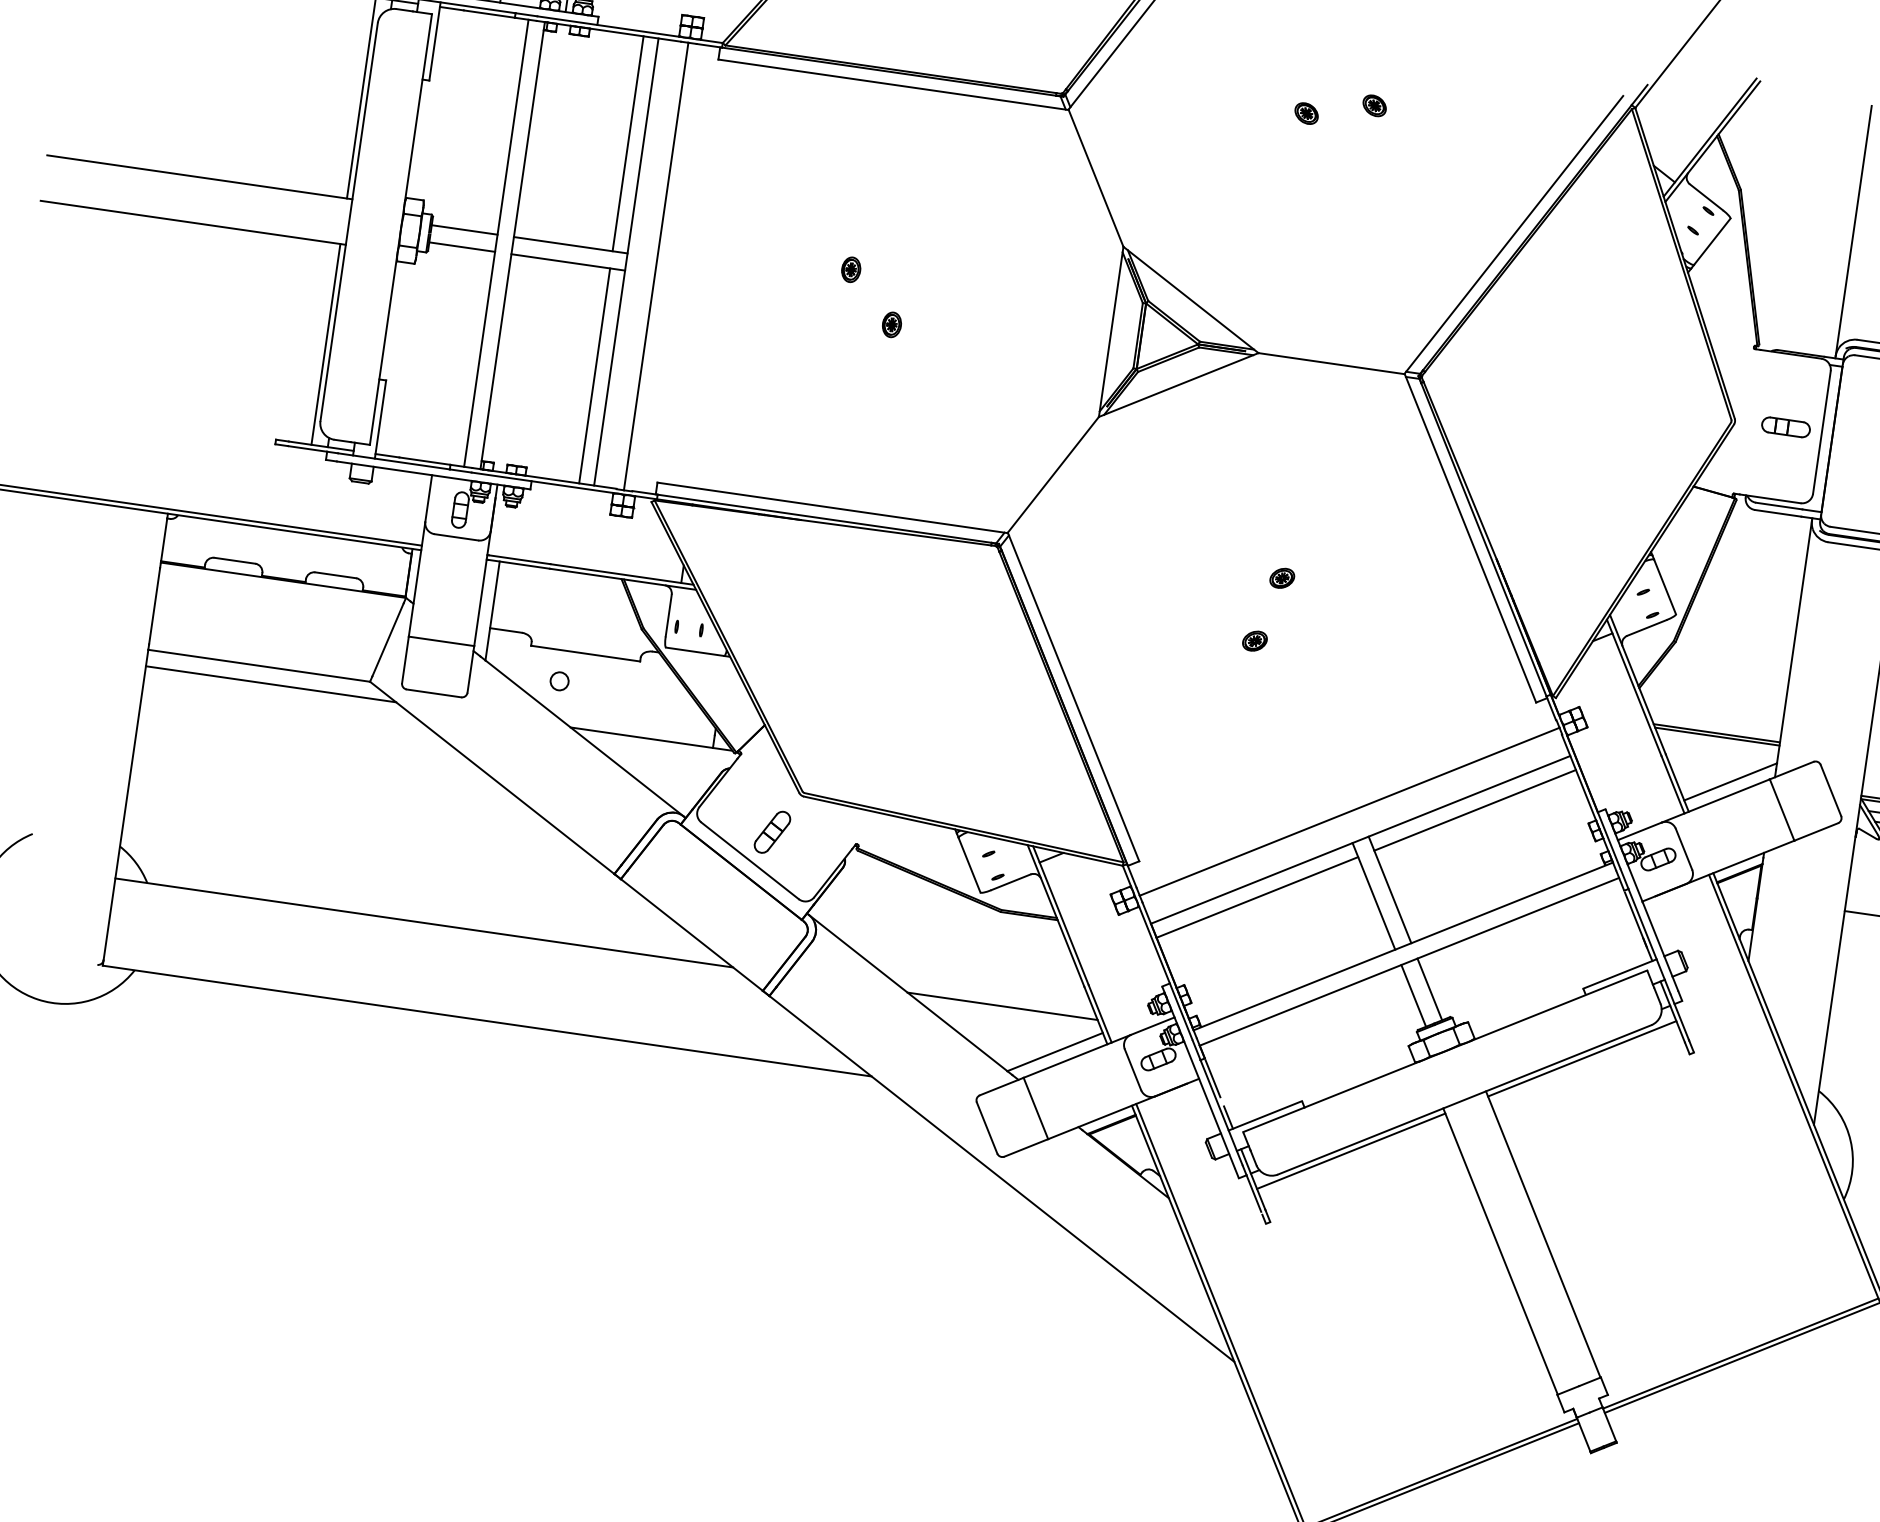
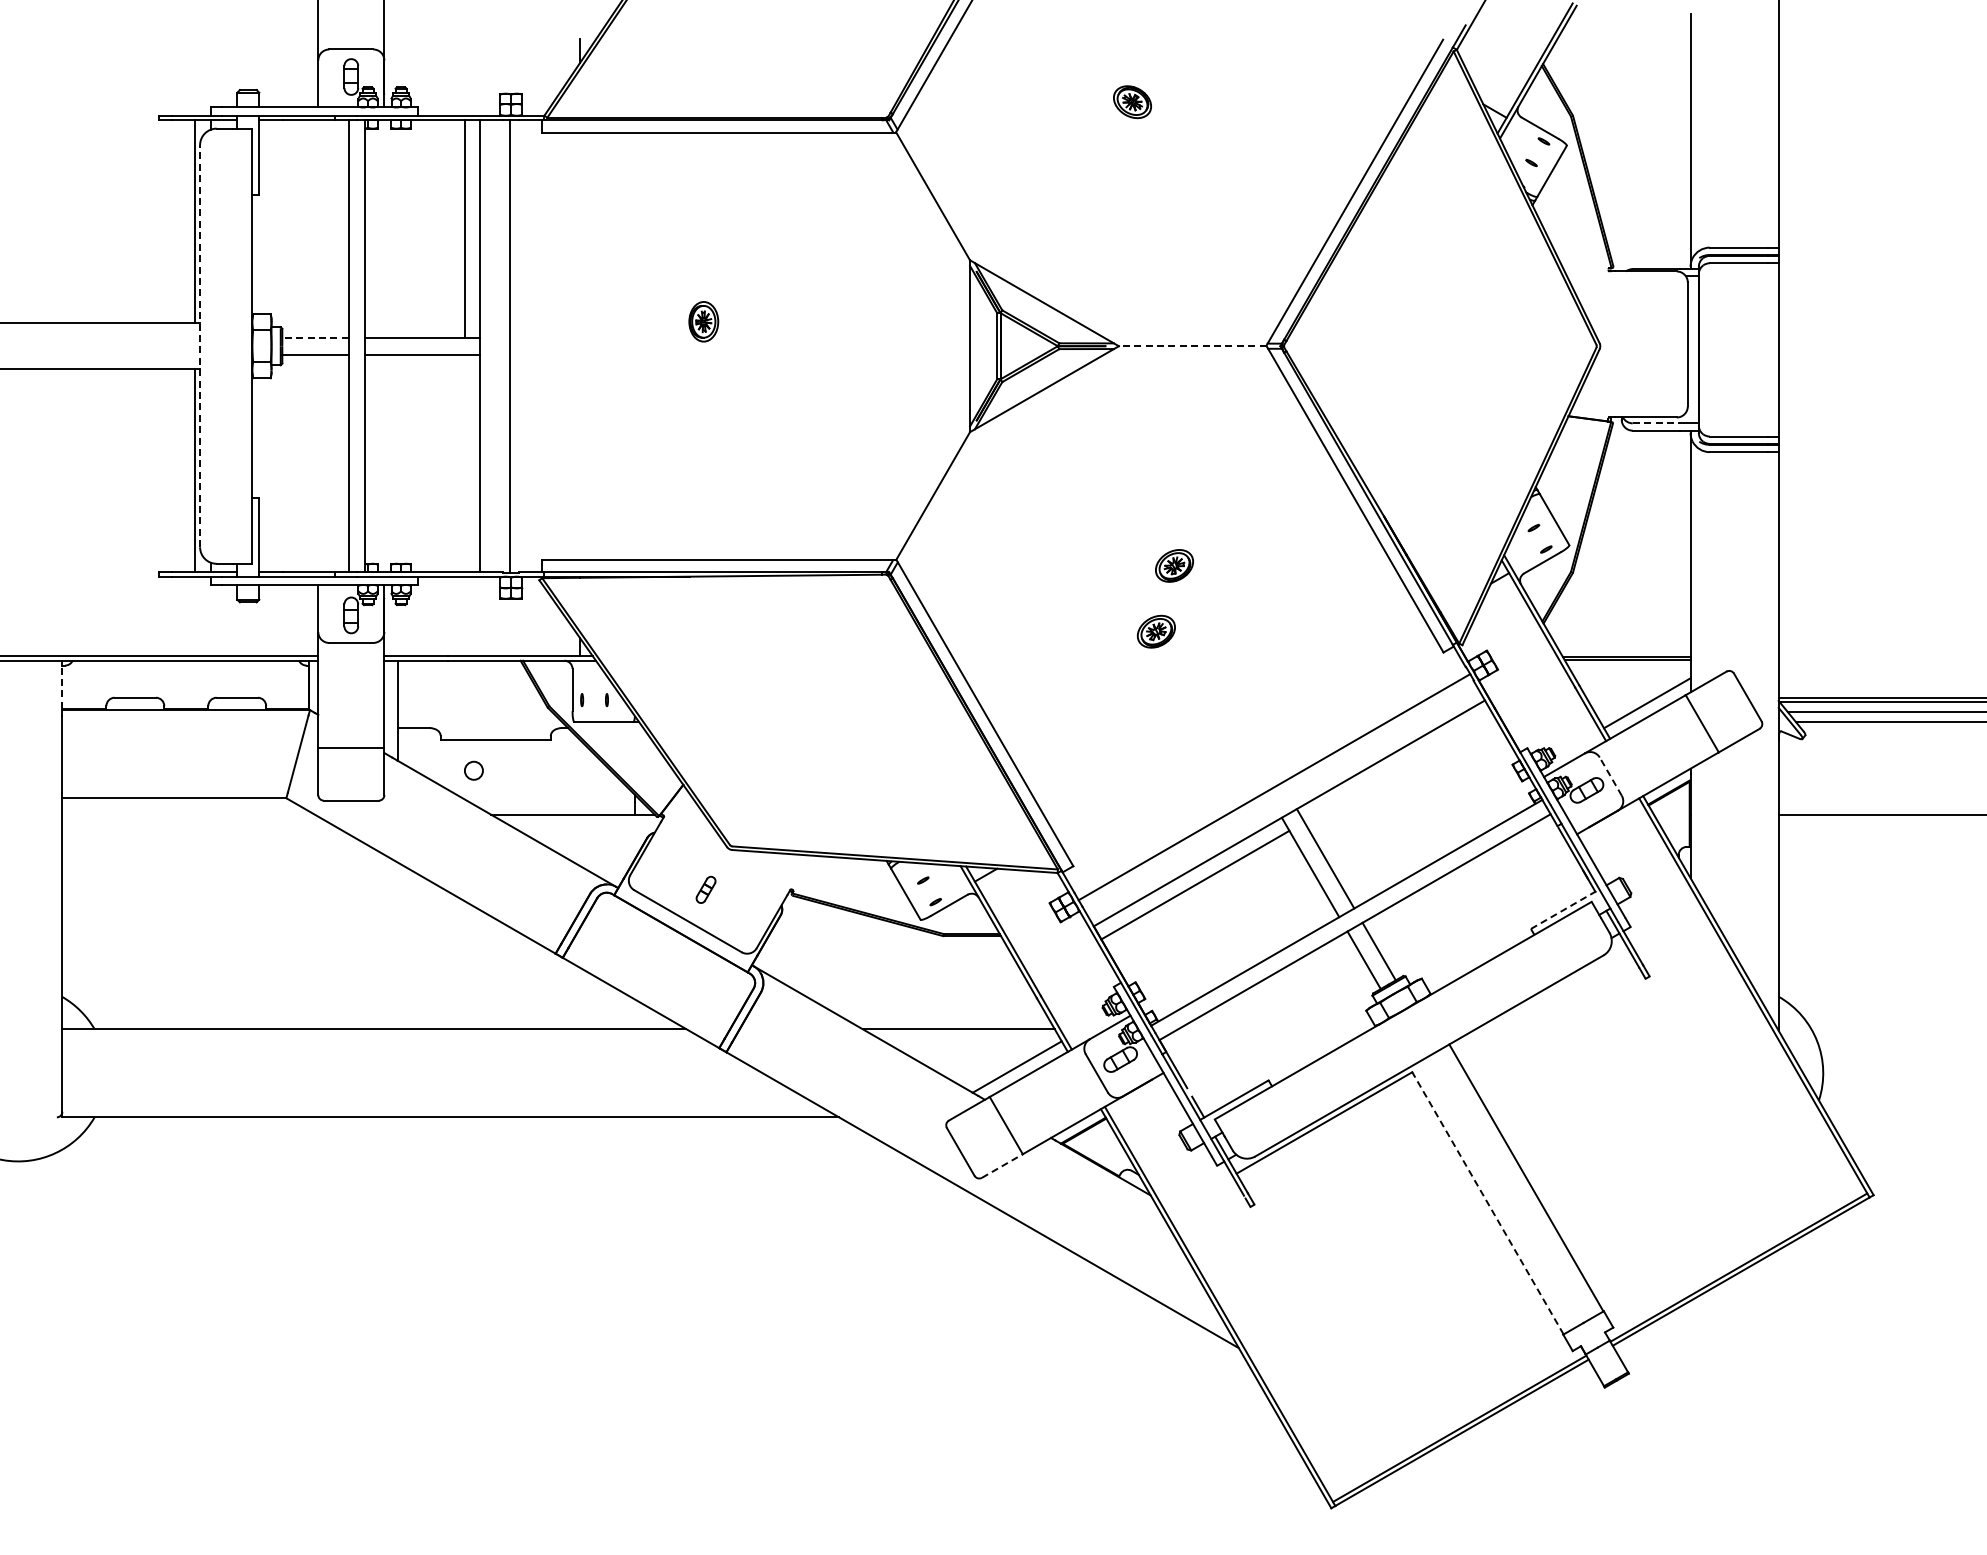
part: (1374, 105) -> (1198, 84), removed
part: (1305, 113) -> (1131, 102), size x1.6
line: (349, 221) -> (200, 345), solid -> dashed
line: (464, 229) -> (315, 337), solid -> dashed
part: (850, 269) -> (703, 321), size x1.6
part: (891, 324) -> (751, 370), removed
line: (1331, 363) -> (1192, 346), solid -> dashed
line: (595, 376) -> (465, 463), removed
part: (1785, 427) -> (1651, 344), removed
line: (1779, 506) -> (1656, 423), solid -> dashed
line: (164, 540) -> (62, 687), solid -> dashed
part: (1282, 578) -> (1174, 565), size x1.6
part: (1255, 640) -> (1156, 631), size x1.6
line: (270, 683) -> (188, 814), removed
line: (1475, 809) -> (1398, 767), removed
part: (771, 831) -> (705, 889), size x0.6
line: (1683, 849) -> (1610, 776), solid -> dashed
line: (1620, 973) -> (1565, 908), solid -> dashed
line: (1581, 1058) -> (1539, 998), removed
line: (1026, 1148) -> (1002, 1166), solid -> dashed
line: (1500, 1251) -> (1486, 1200), solid -> dashed

